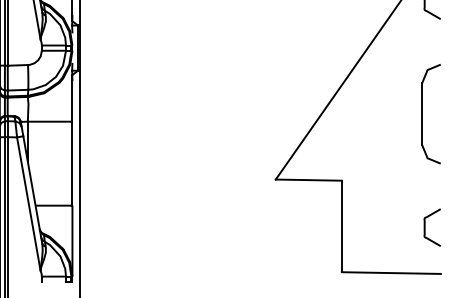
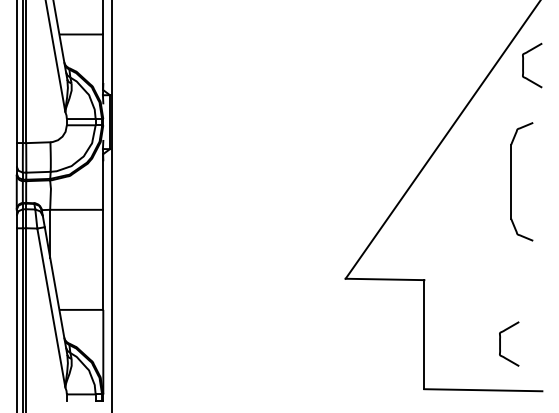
part: (422, 113) -> (511, 181), moved
curve: (425, 227) -> (500, 343), moved

